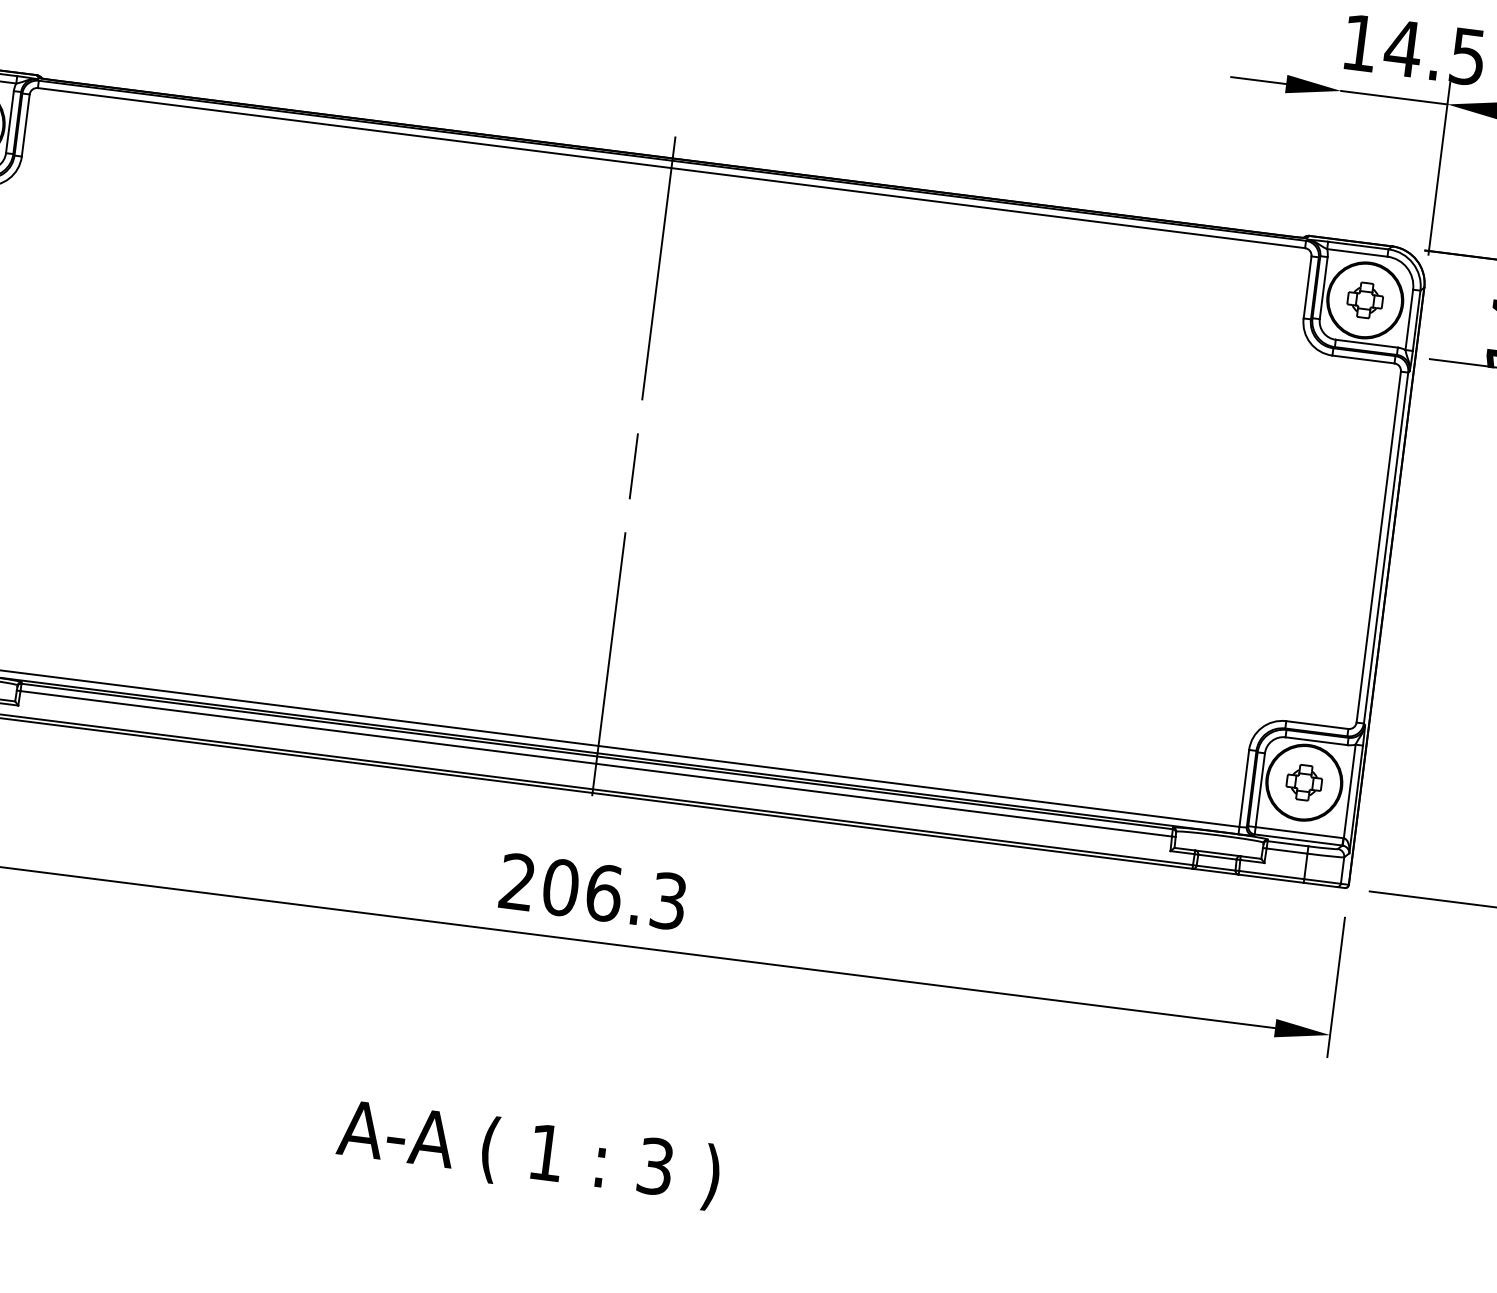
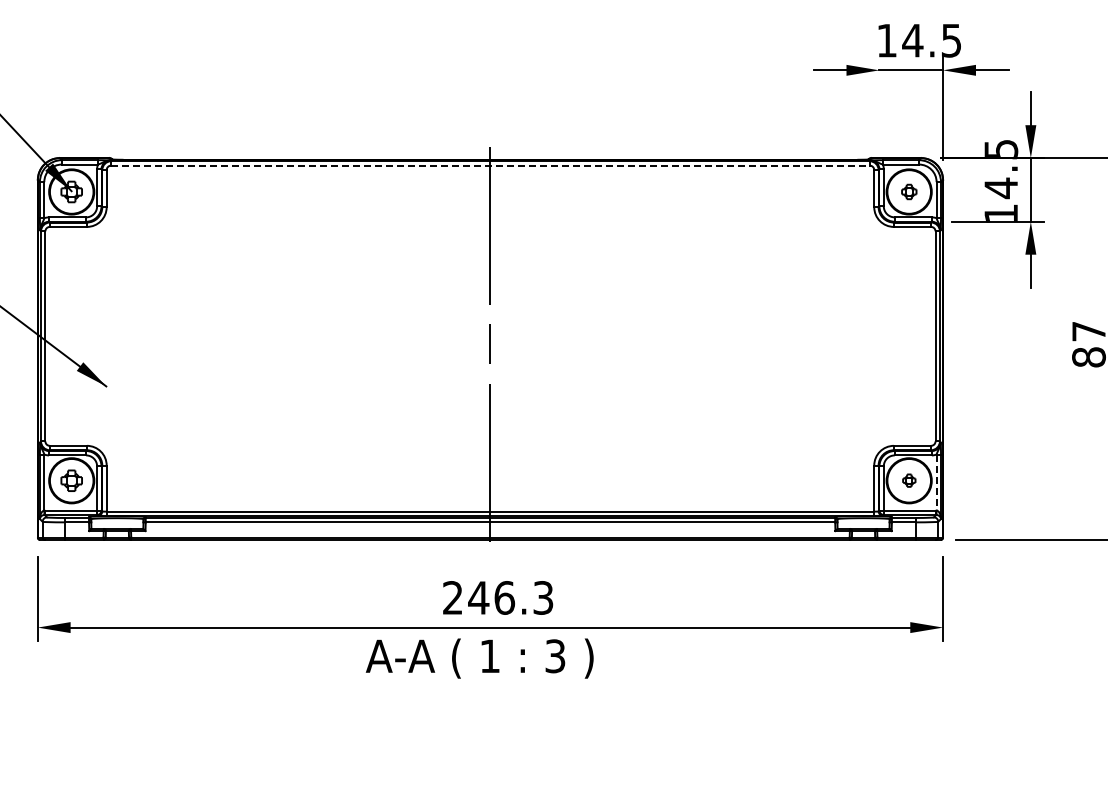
line: (671, 167) -> (490, 165), solid -> dashed
part: (1365, 299) -> (909, 191), size x0.7
part: (1304, 782) -> (909, 480), size x0.6
line: (1349, 793) -> (936, 483), solid -> dashed
text: (560, 886) -> (478, 597), 206.3 -> 246.3
text: (528, 1154) -> (479, 658), moved

